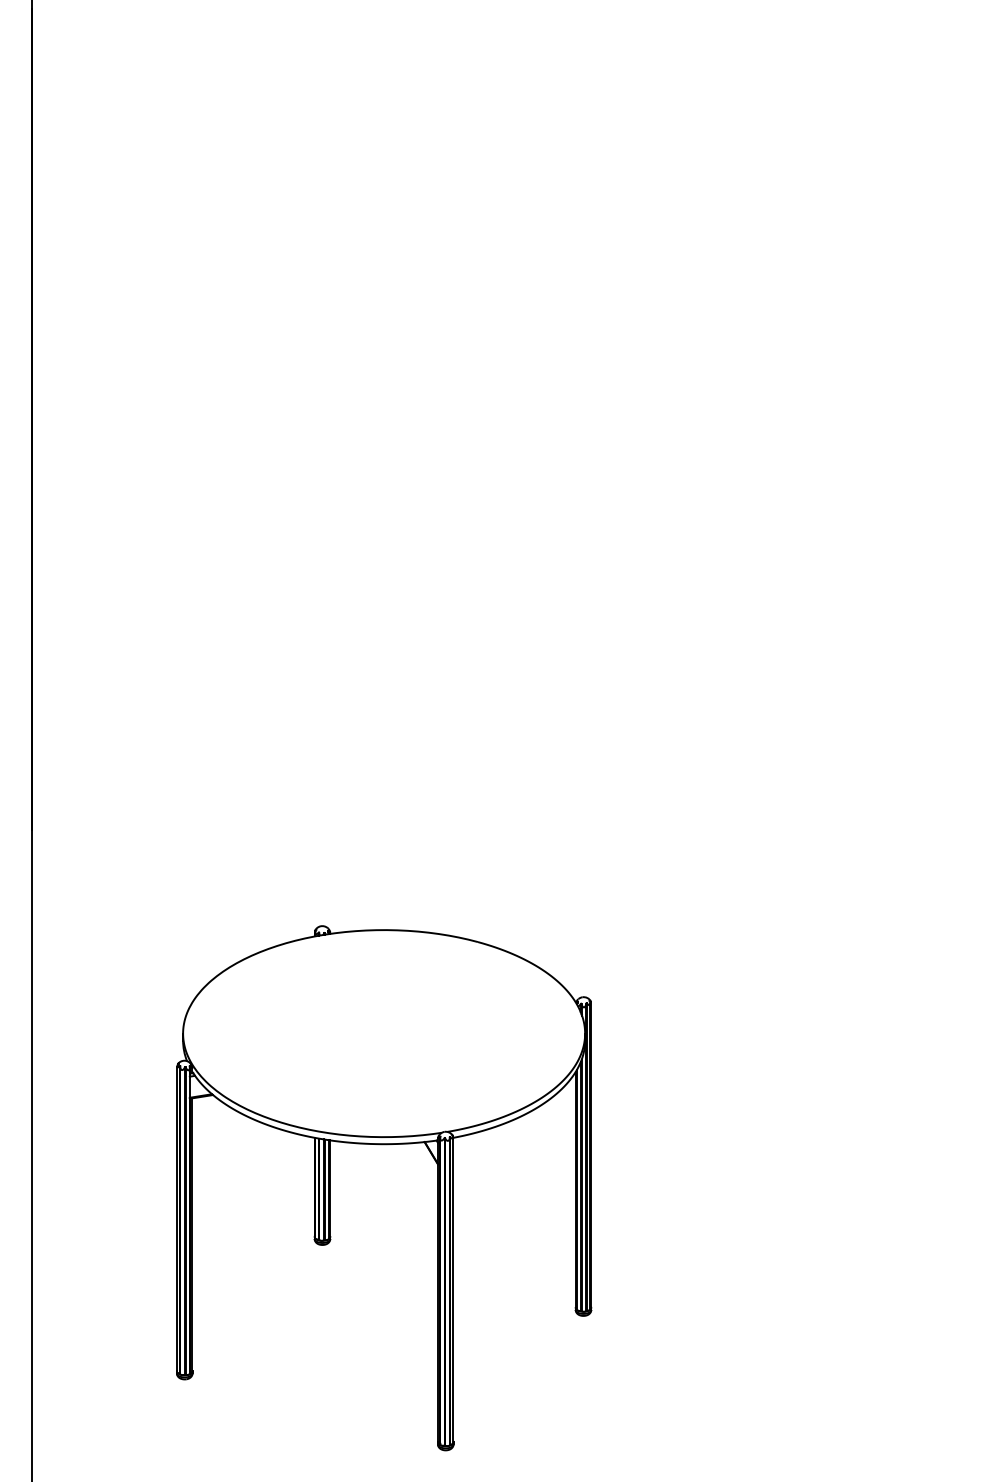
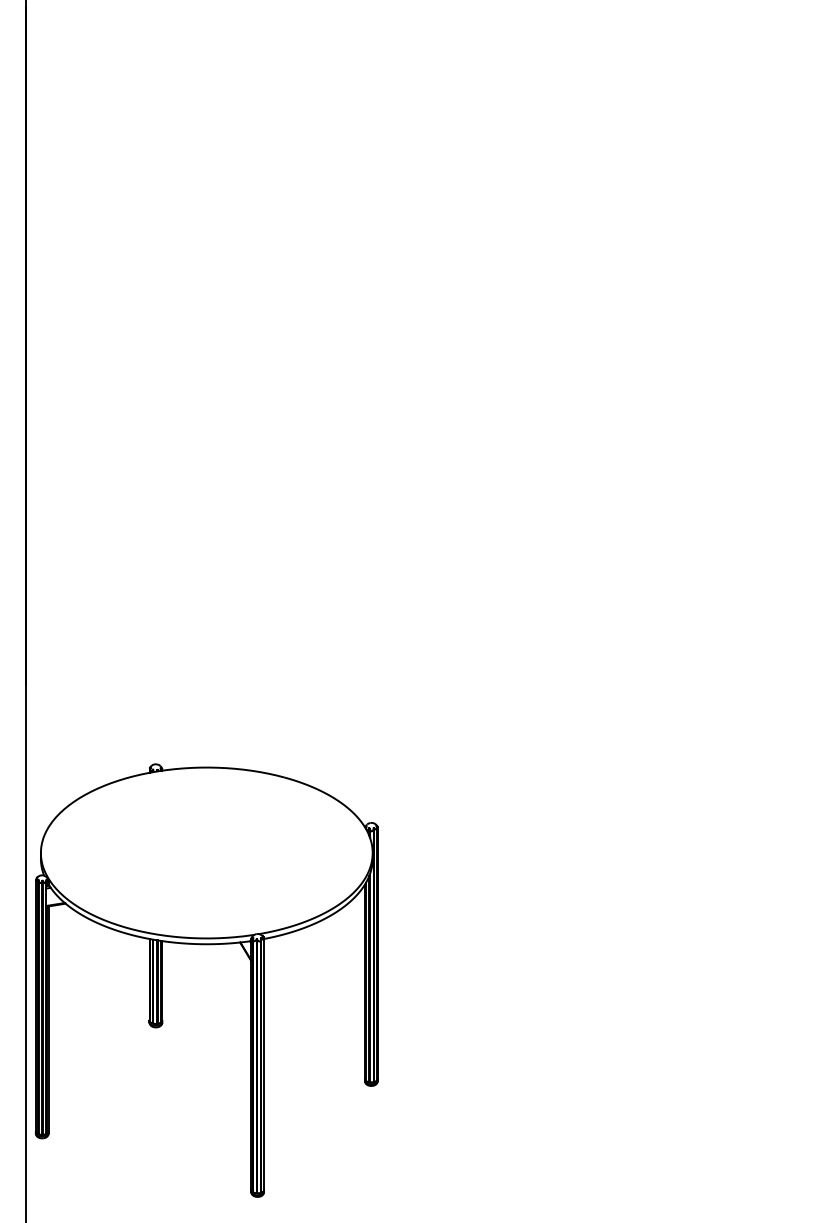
part: (383, 1145) -> (206, 945), moved

